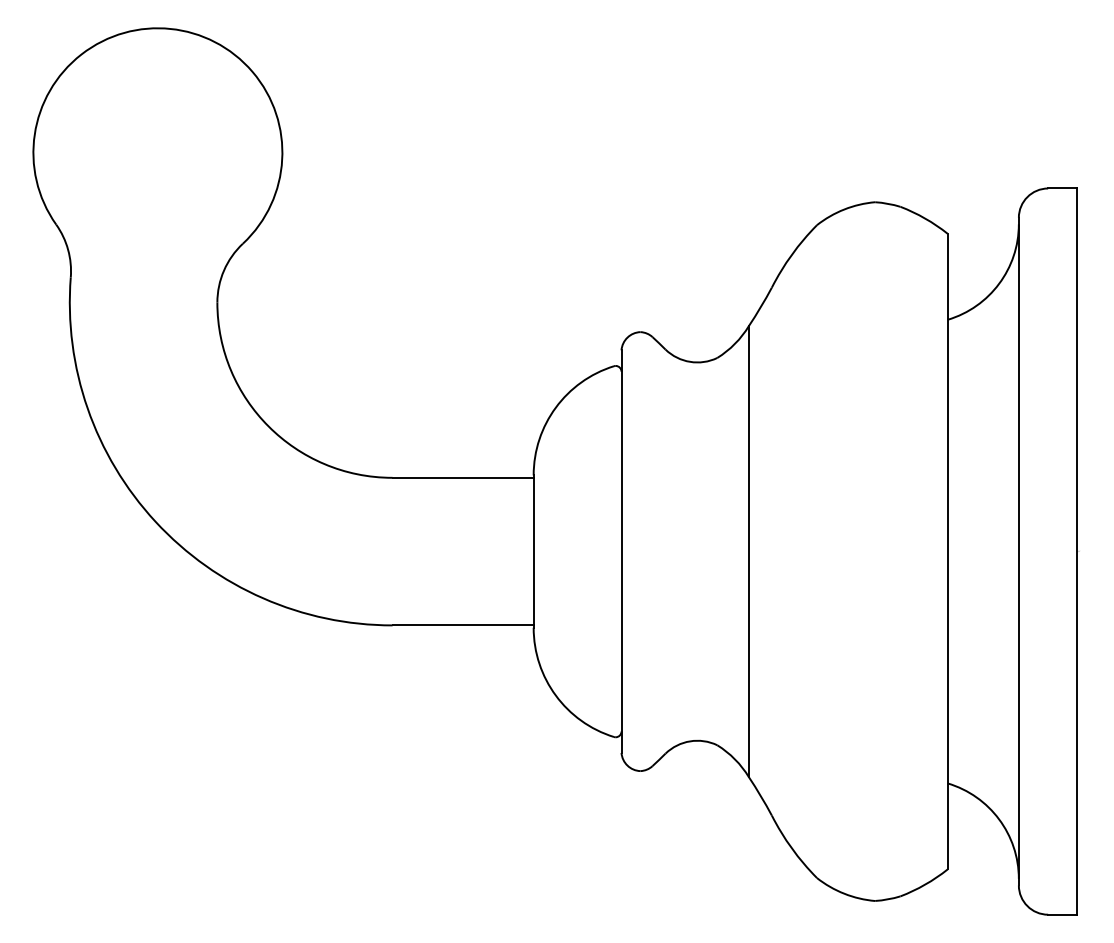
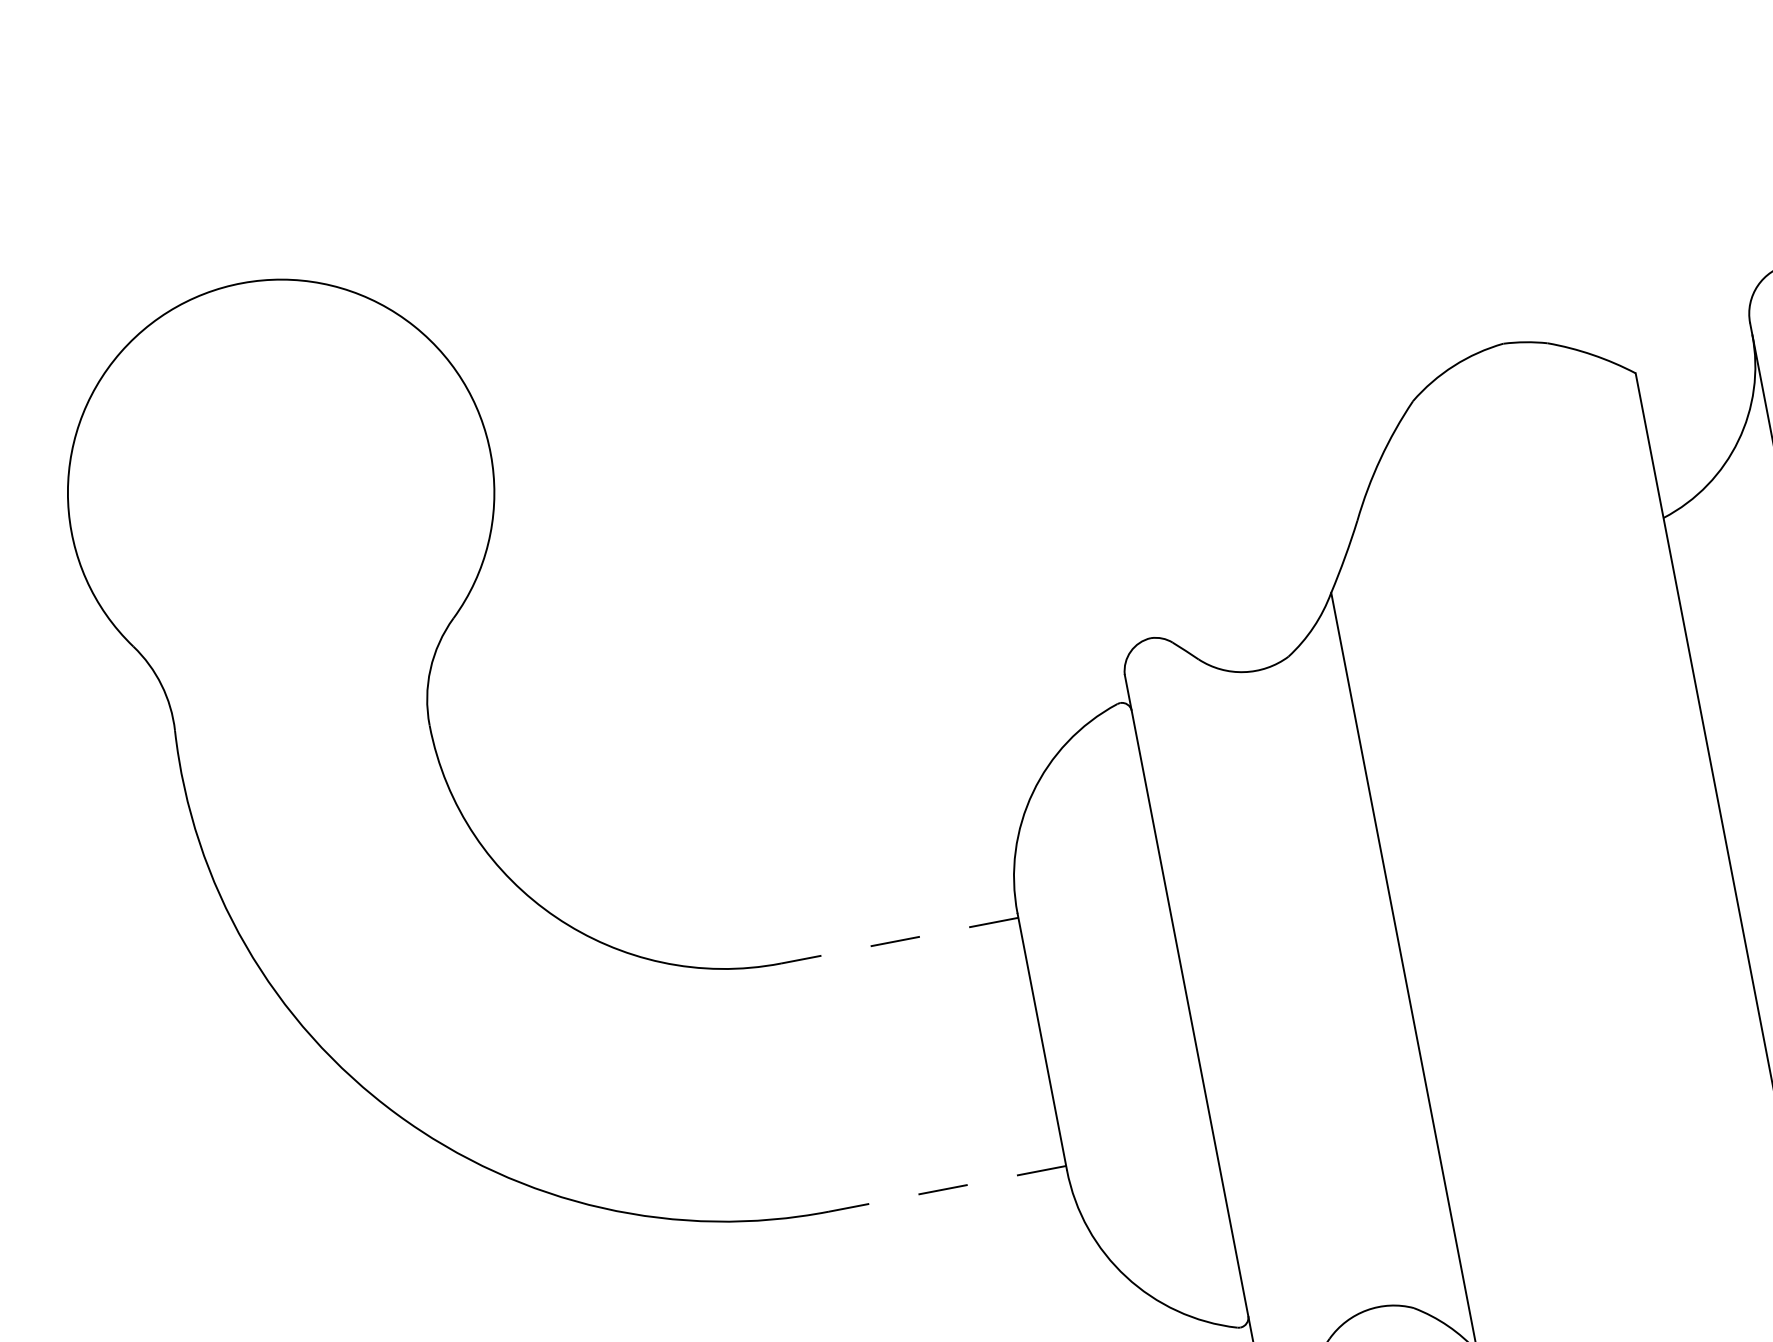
line: (463, 477) -> (900, 939), solid -> dashed
line: (463, 625) -> (948, 1188), solid -> dashed

